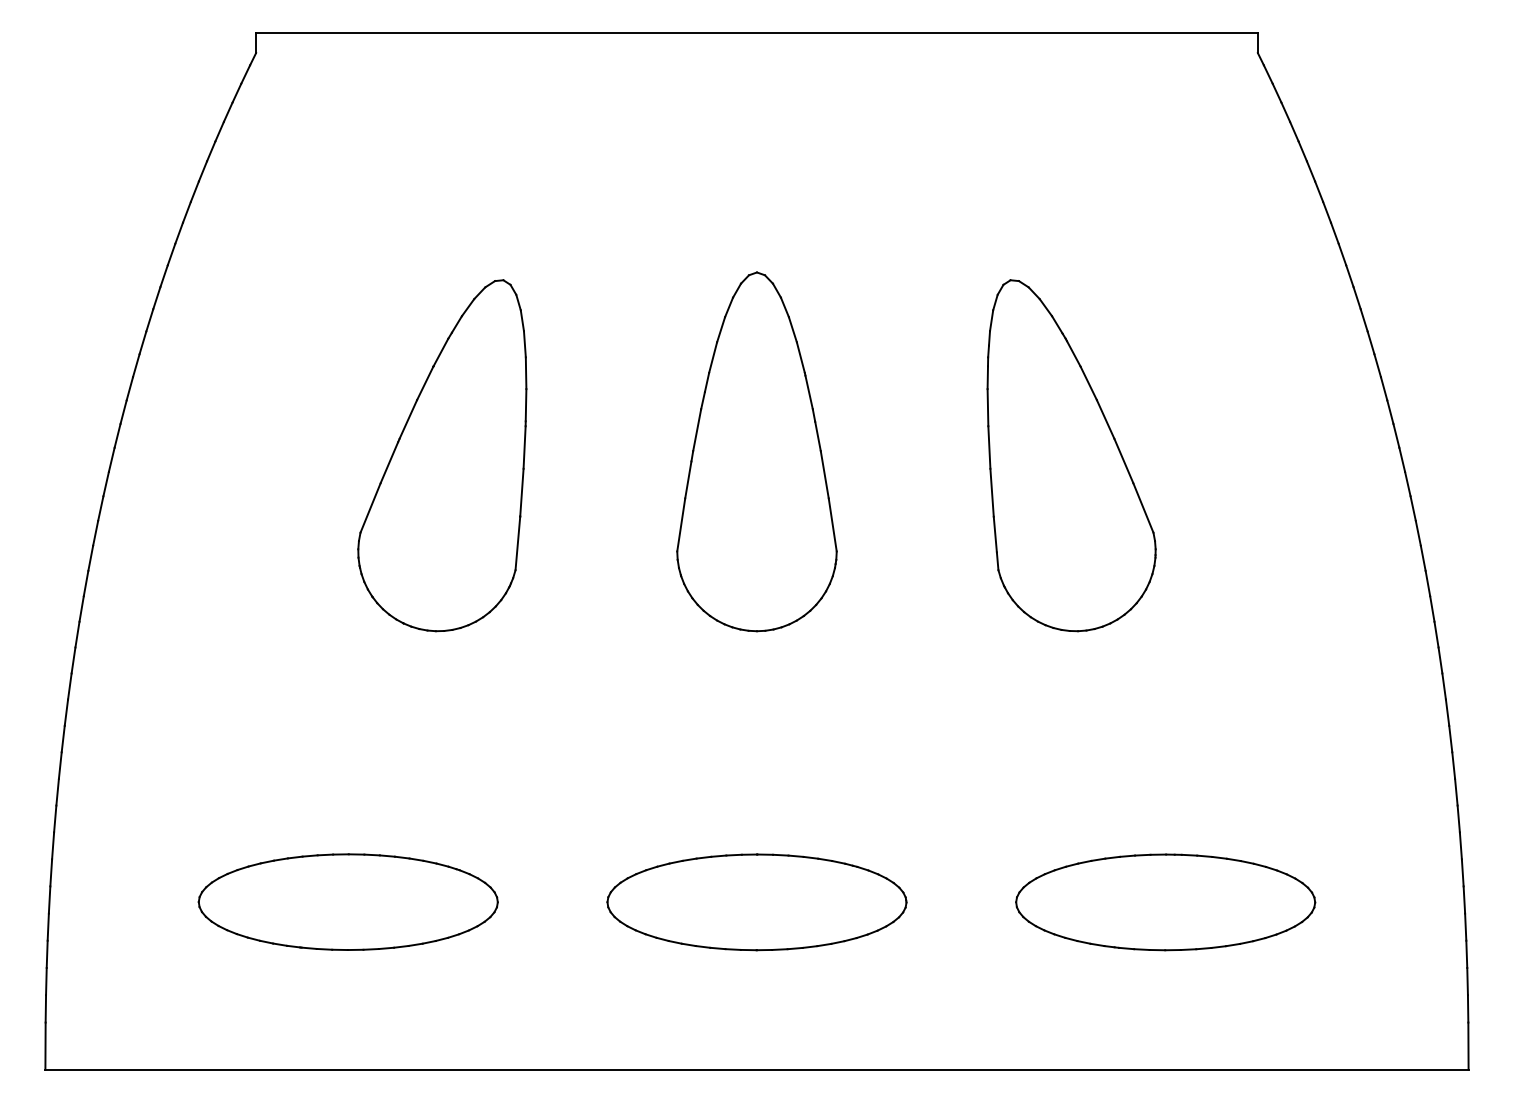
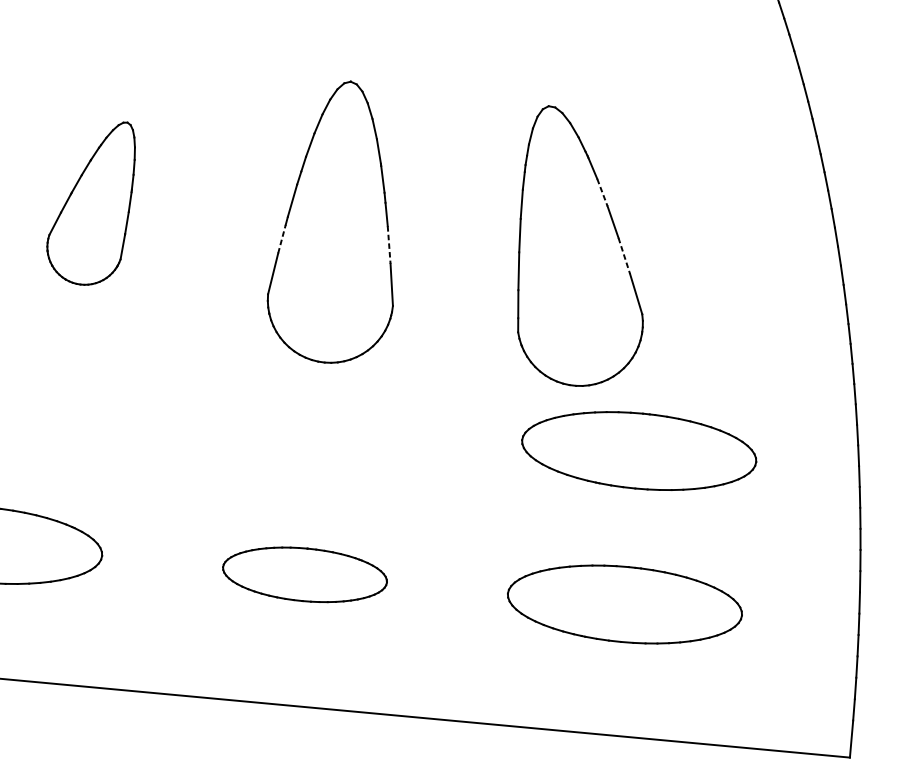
line: (1088, 383) -> (602, 192), solid -> dashed
part: (442, 455) -> (91, 202), size x0.6
line: (1124, 461) -> (624, 256), solid -> dashed
line: (824, 475) -> (388, 245), solid -> dashed
line: (688, 479) -> (282, 238), solid -> dashed
part: (1165, 706) -> (639, 451), added
part: (756, 902) -> (304, 574), size x0.7

